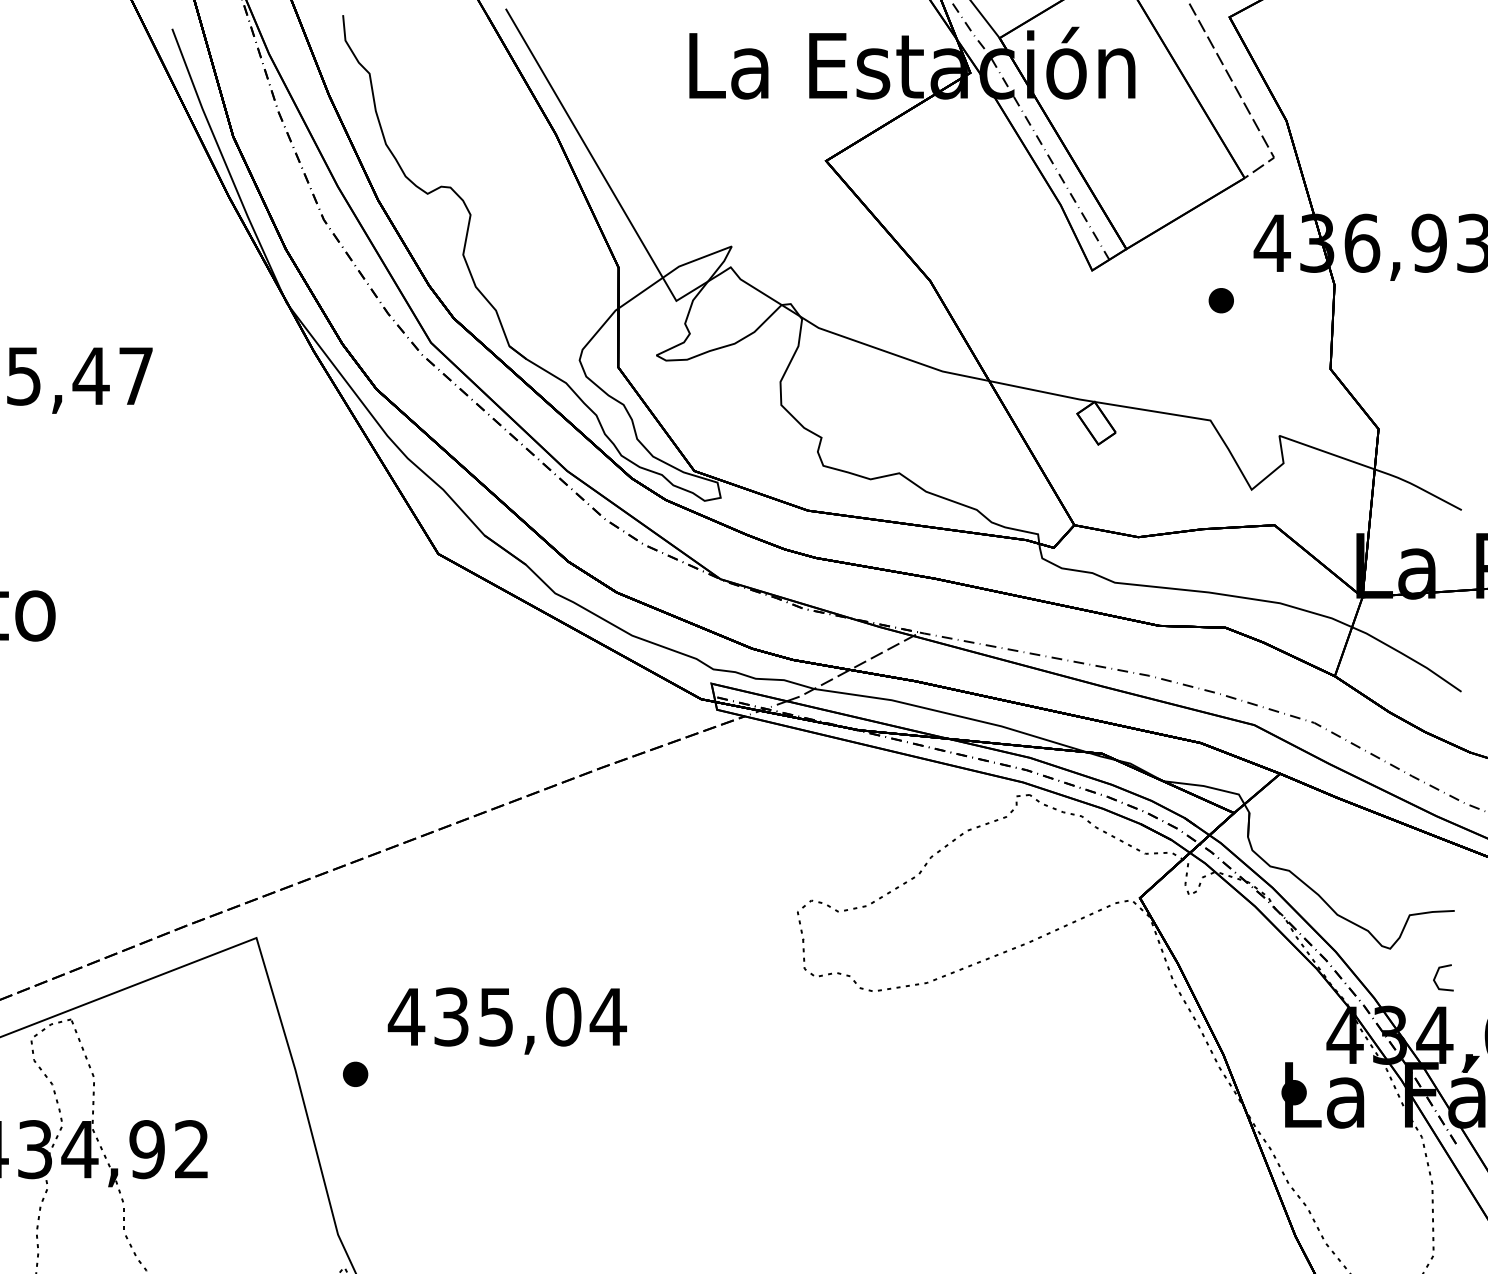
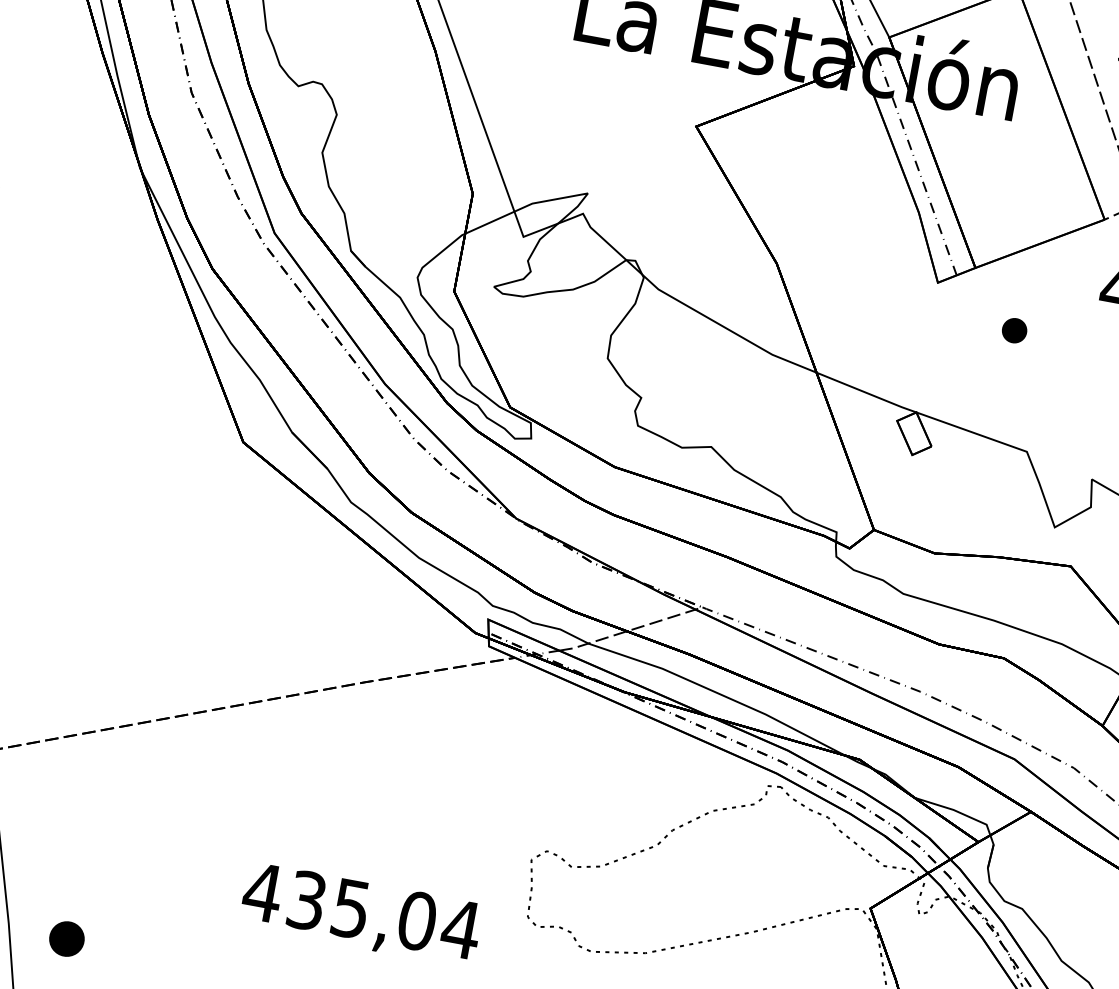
part: (1220, 300) -> (1013, 330), moved
text: (506, 1020) -> (360, 914), moved
part: (355, 1073) -> (67, 938), size x1.4

